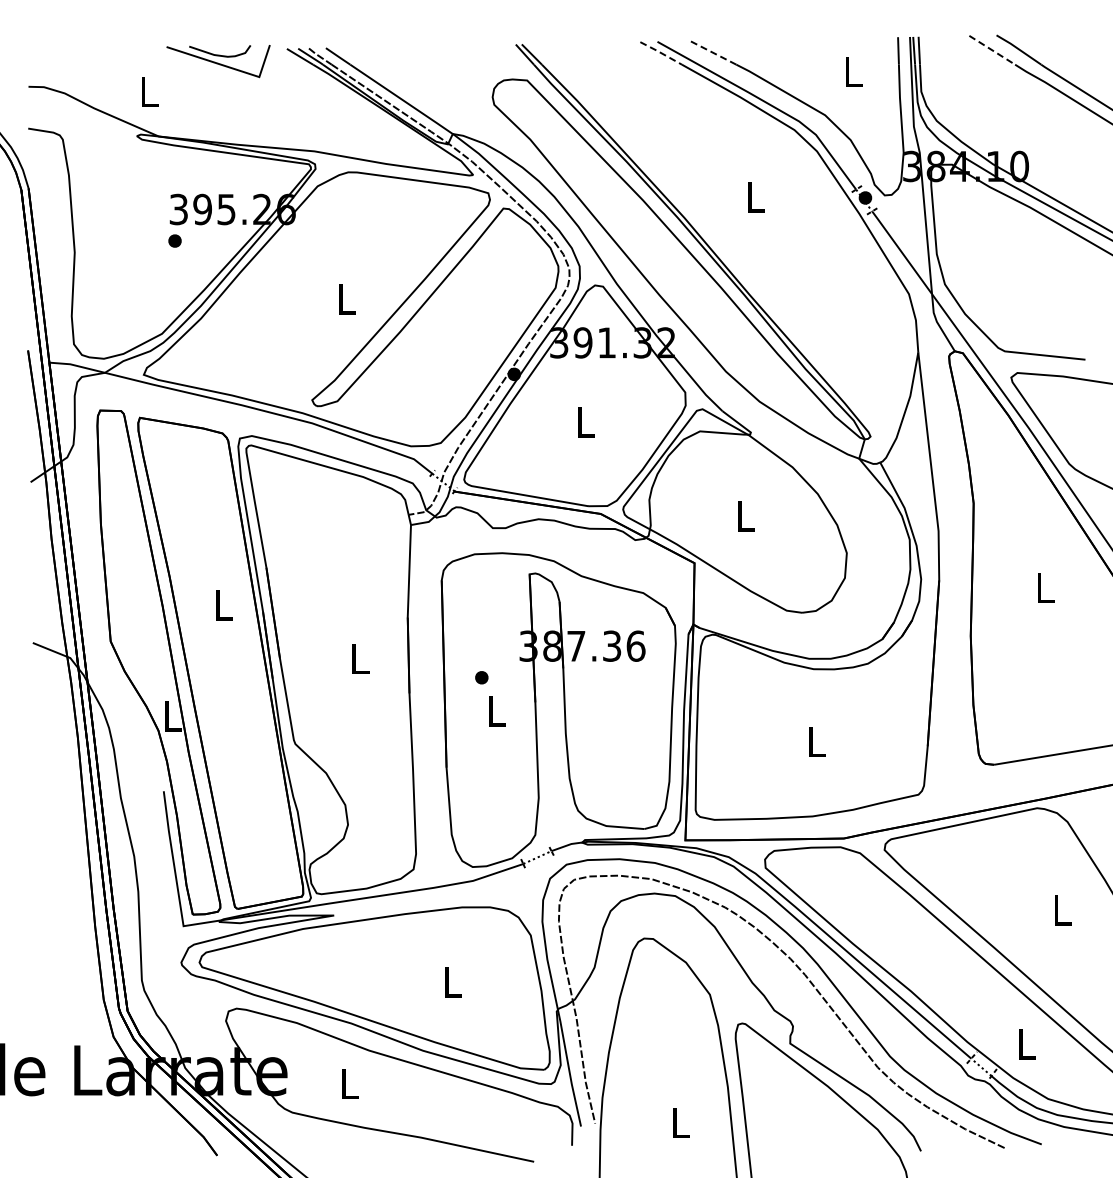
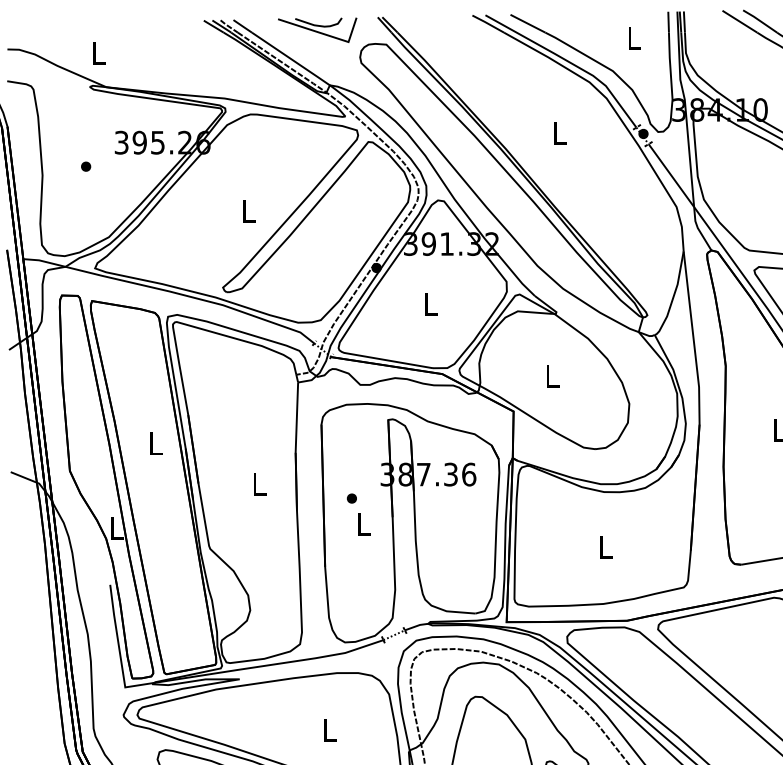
line: (992, 50) -> (740, 21), dashed -> solid
line: (713, 52) -> (528, 23), dashed -> solid
line: (661, 53) -> (488, 24), dashed -> solid
part: (218, 61) -> (317, 30), moved
part: (174, 240) -> (85, 166), moved

